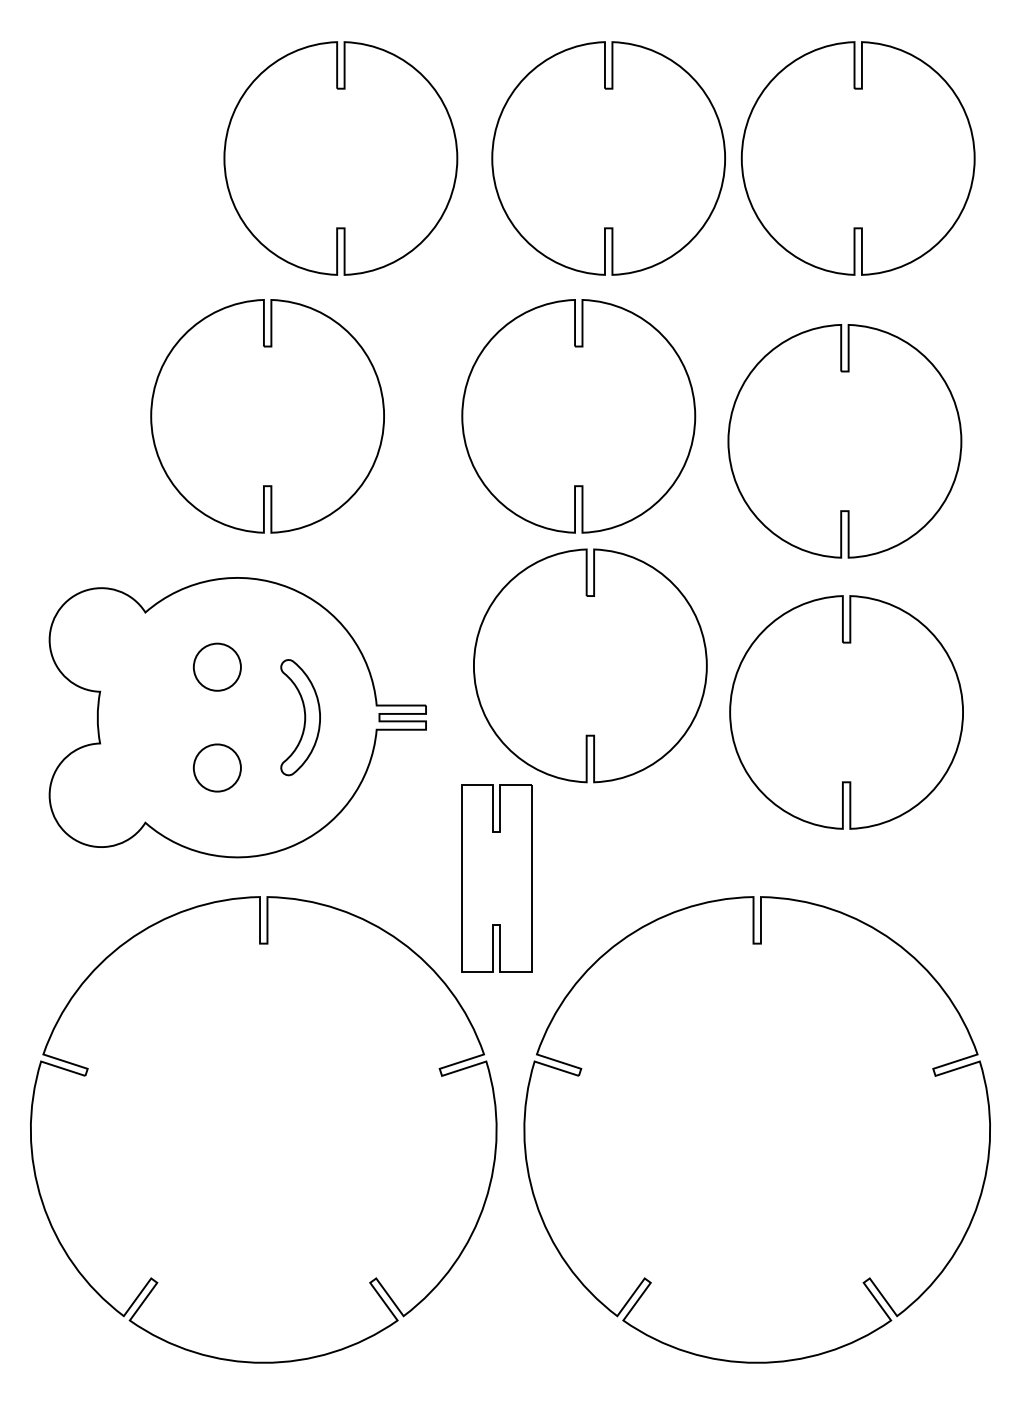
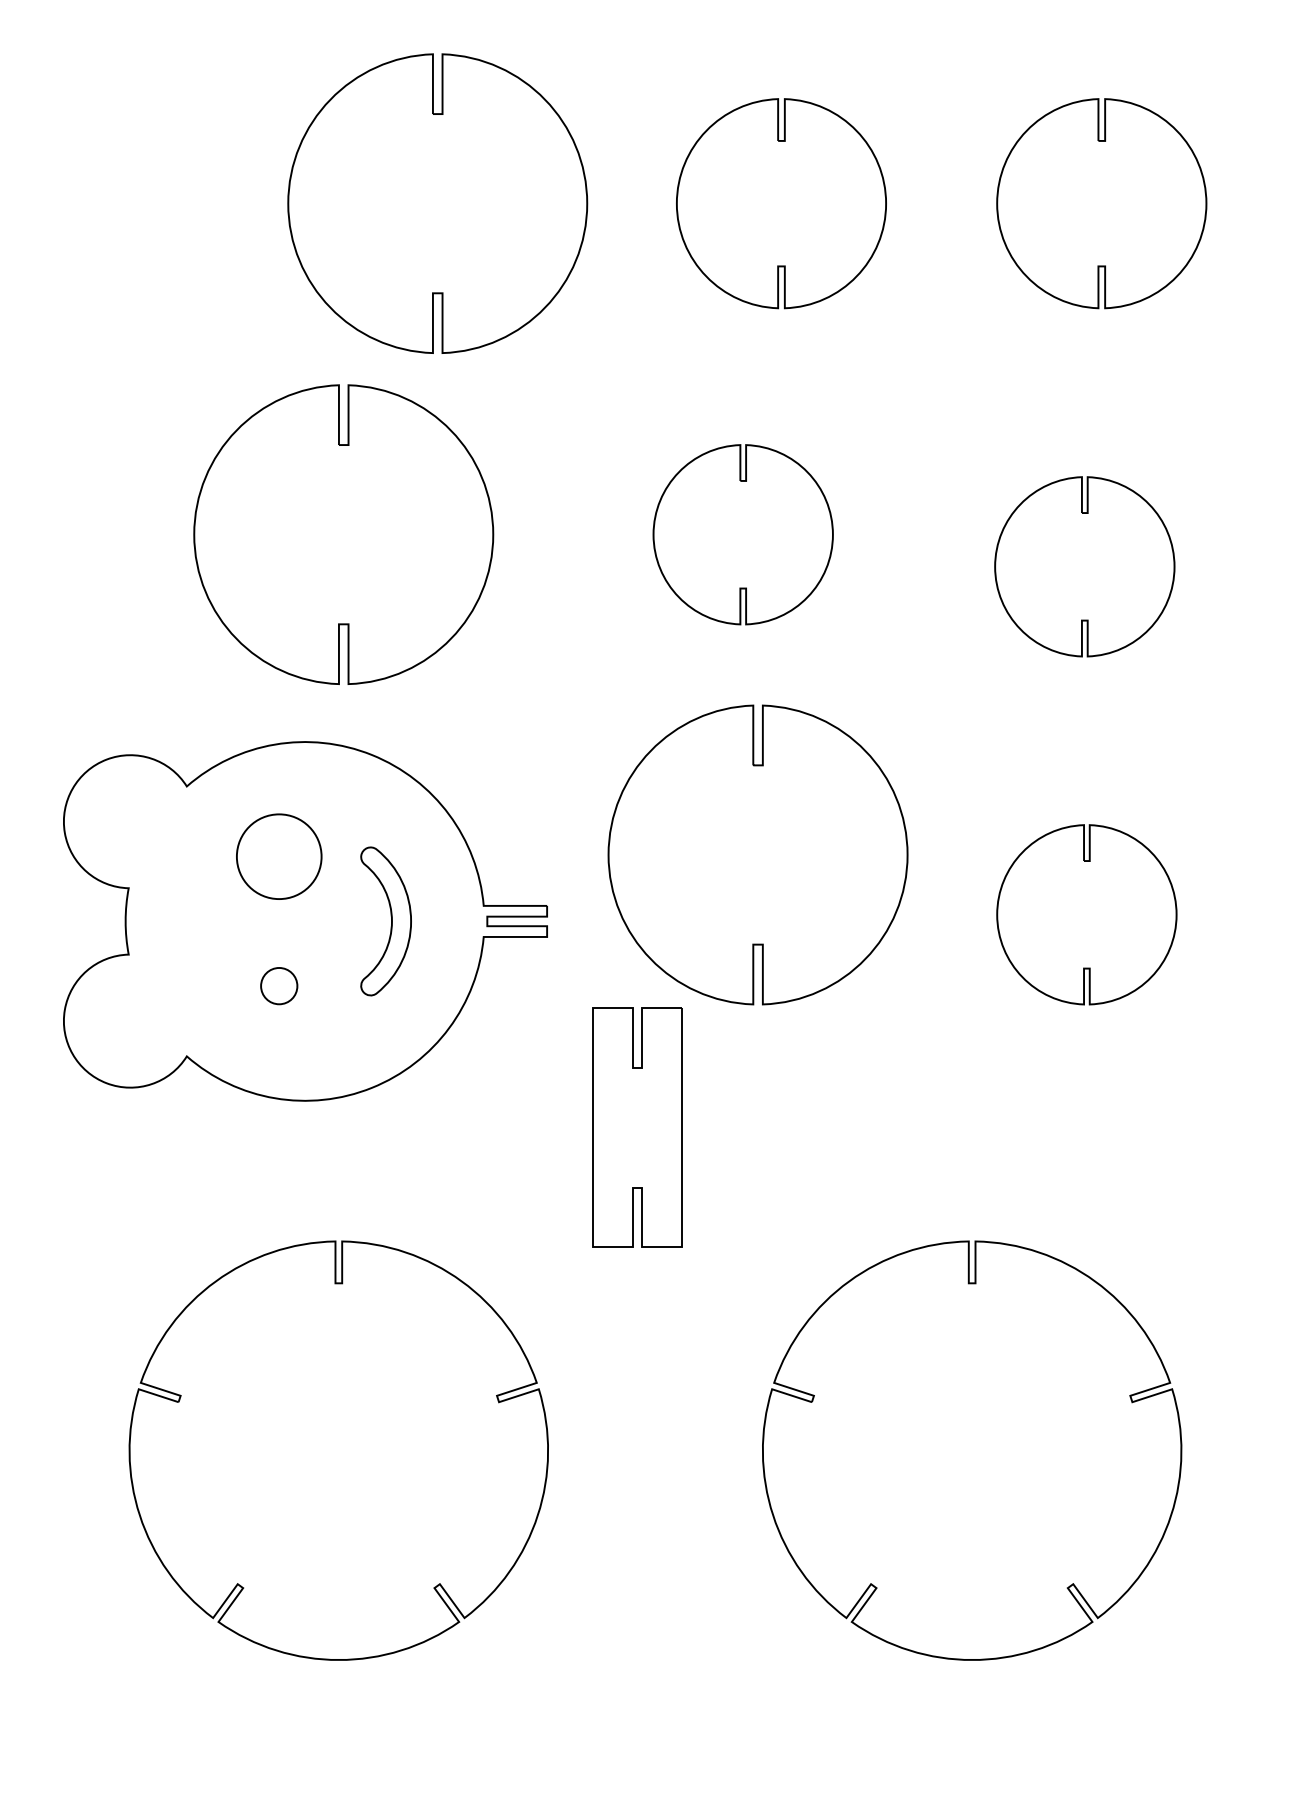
part: (608, 158) -> (781, 203), size x0.7
part: (857, 158) -> (1100, 203), size x0.7
part: (578, 416) -> (742, 534), size x0.6
part: (844, 441) -> (1084, 566), size x0.6
circle: (216, 666) -> (278, 855), size x1.4
part: (846, 712) -> (1086, 914), size x0.6
circle: (216, 767) -> (278, 985), size x0.6
part: (263, 1129) -> (338, 1450), size x0.7
part: (756, 1129) -> (971, 1450), size x0.7

